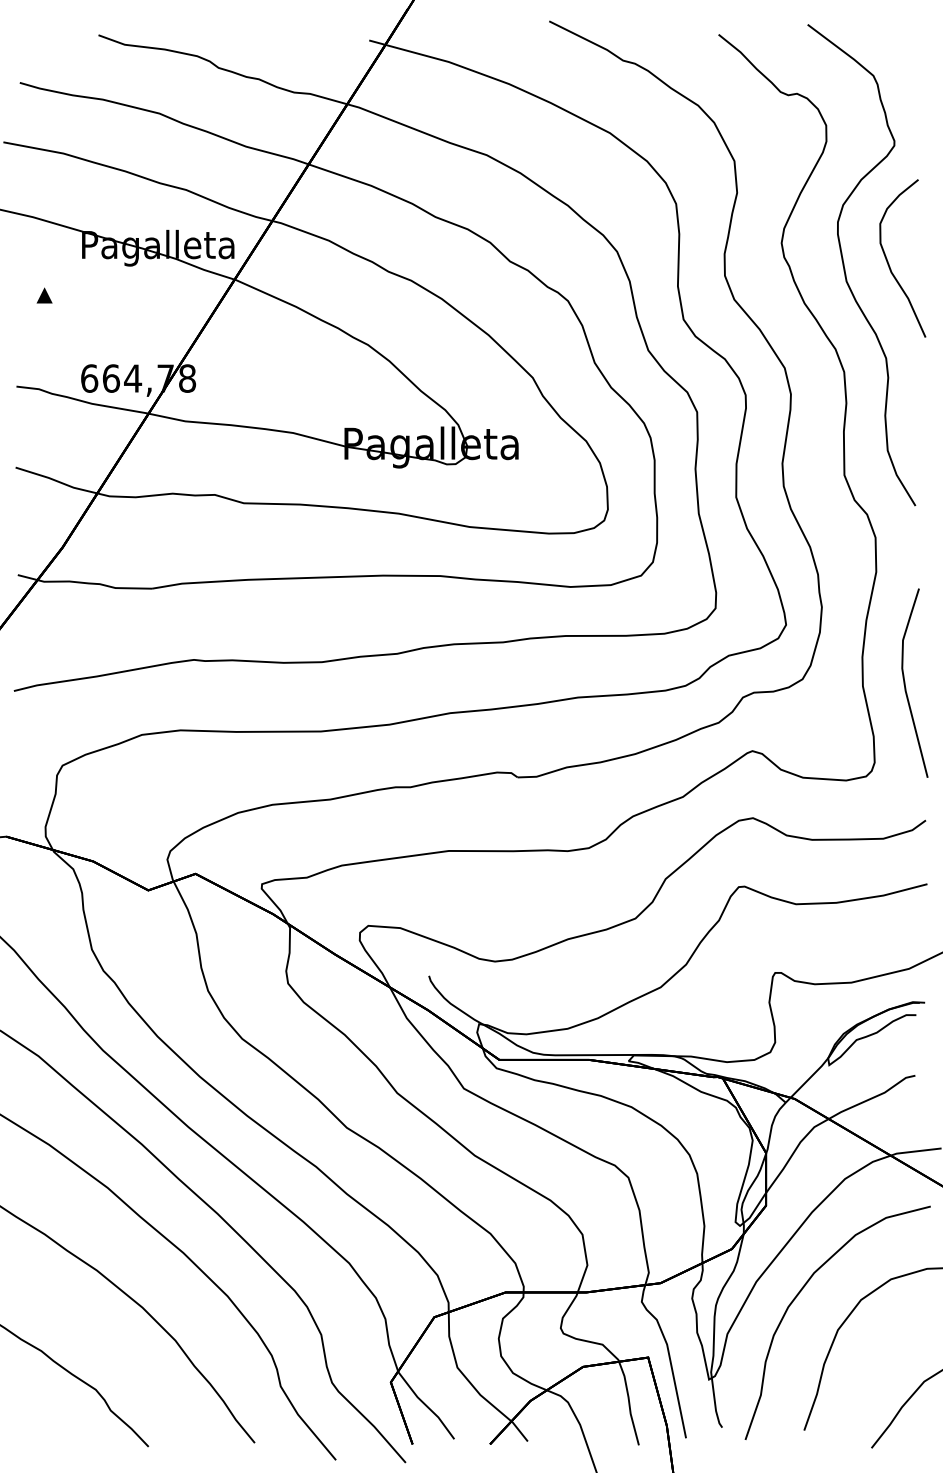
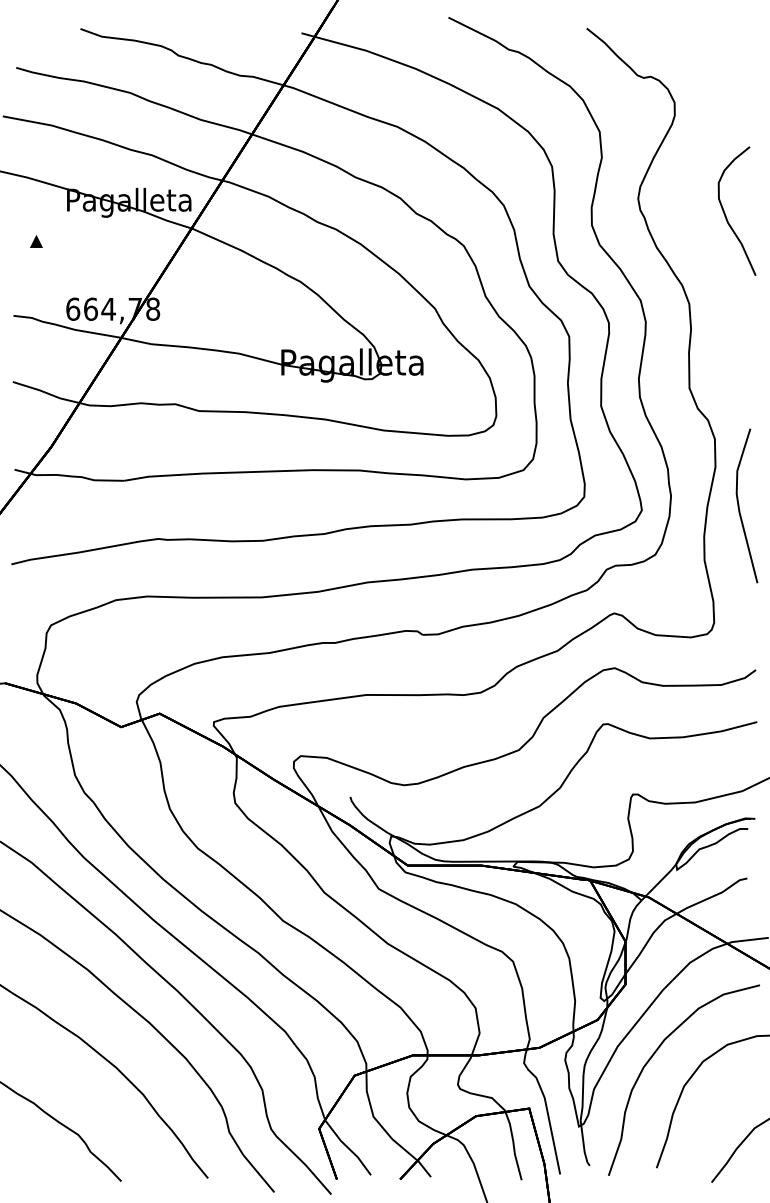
curve: (845, 268) -> (690, 219), removed
curve: (905, 682) -> (739, 505), moved

